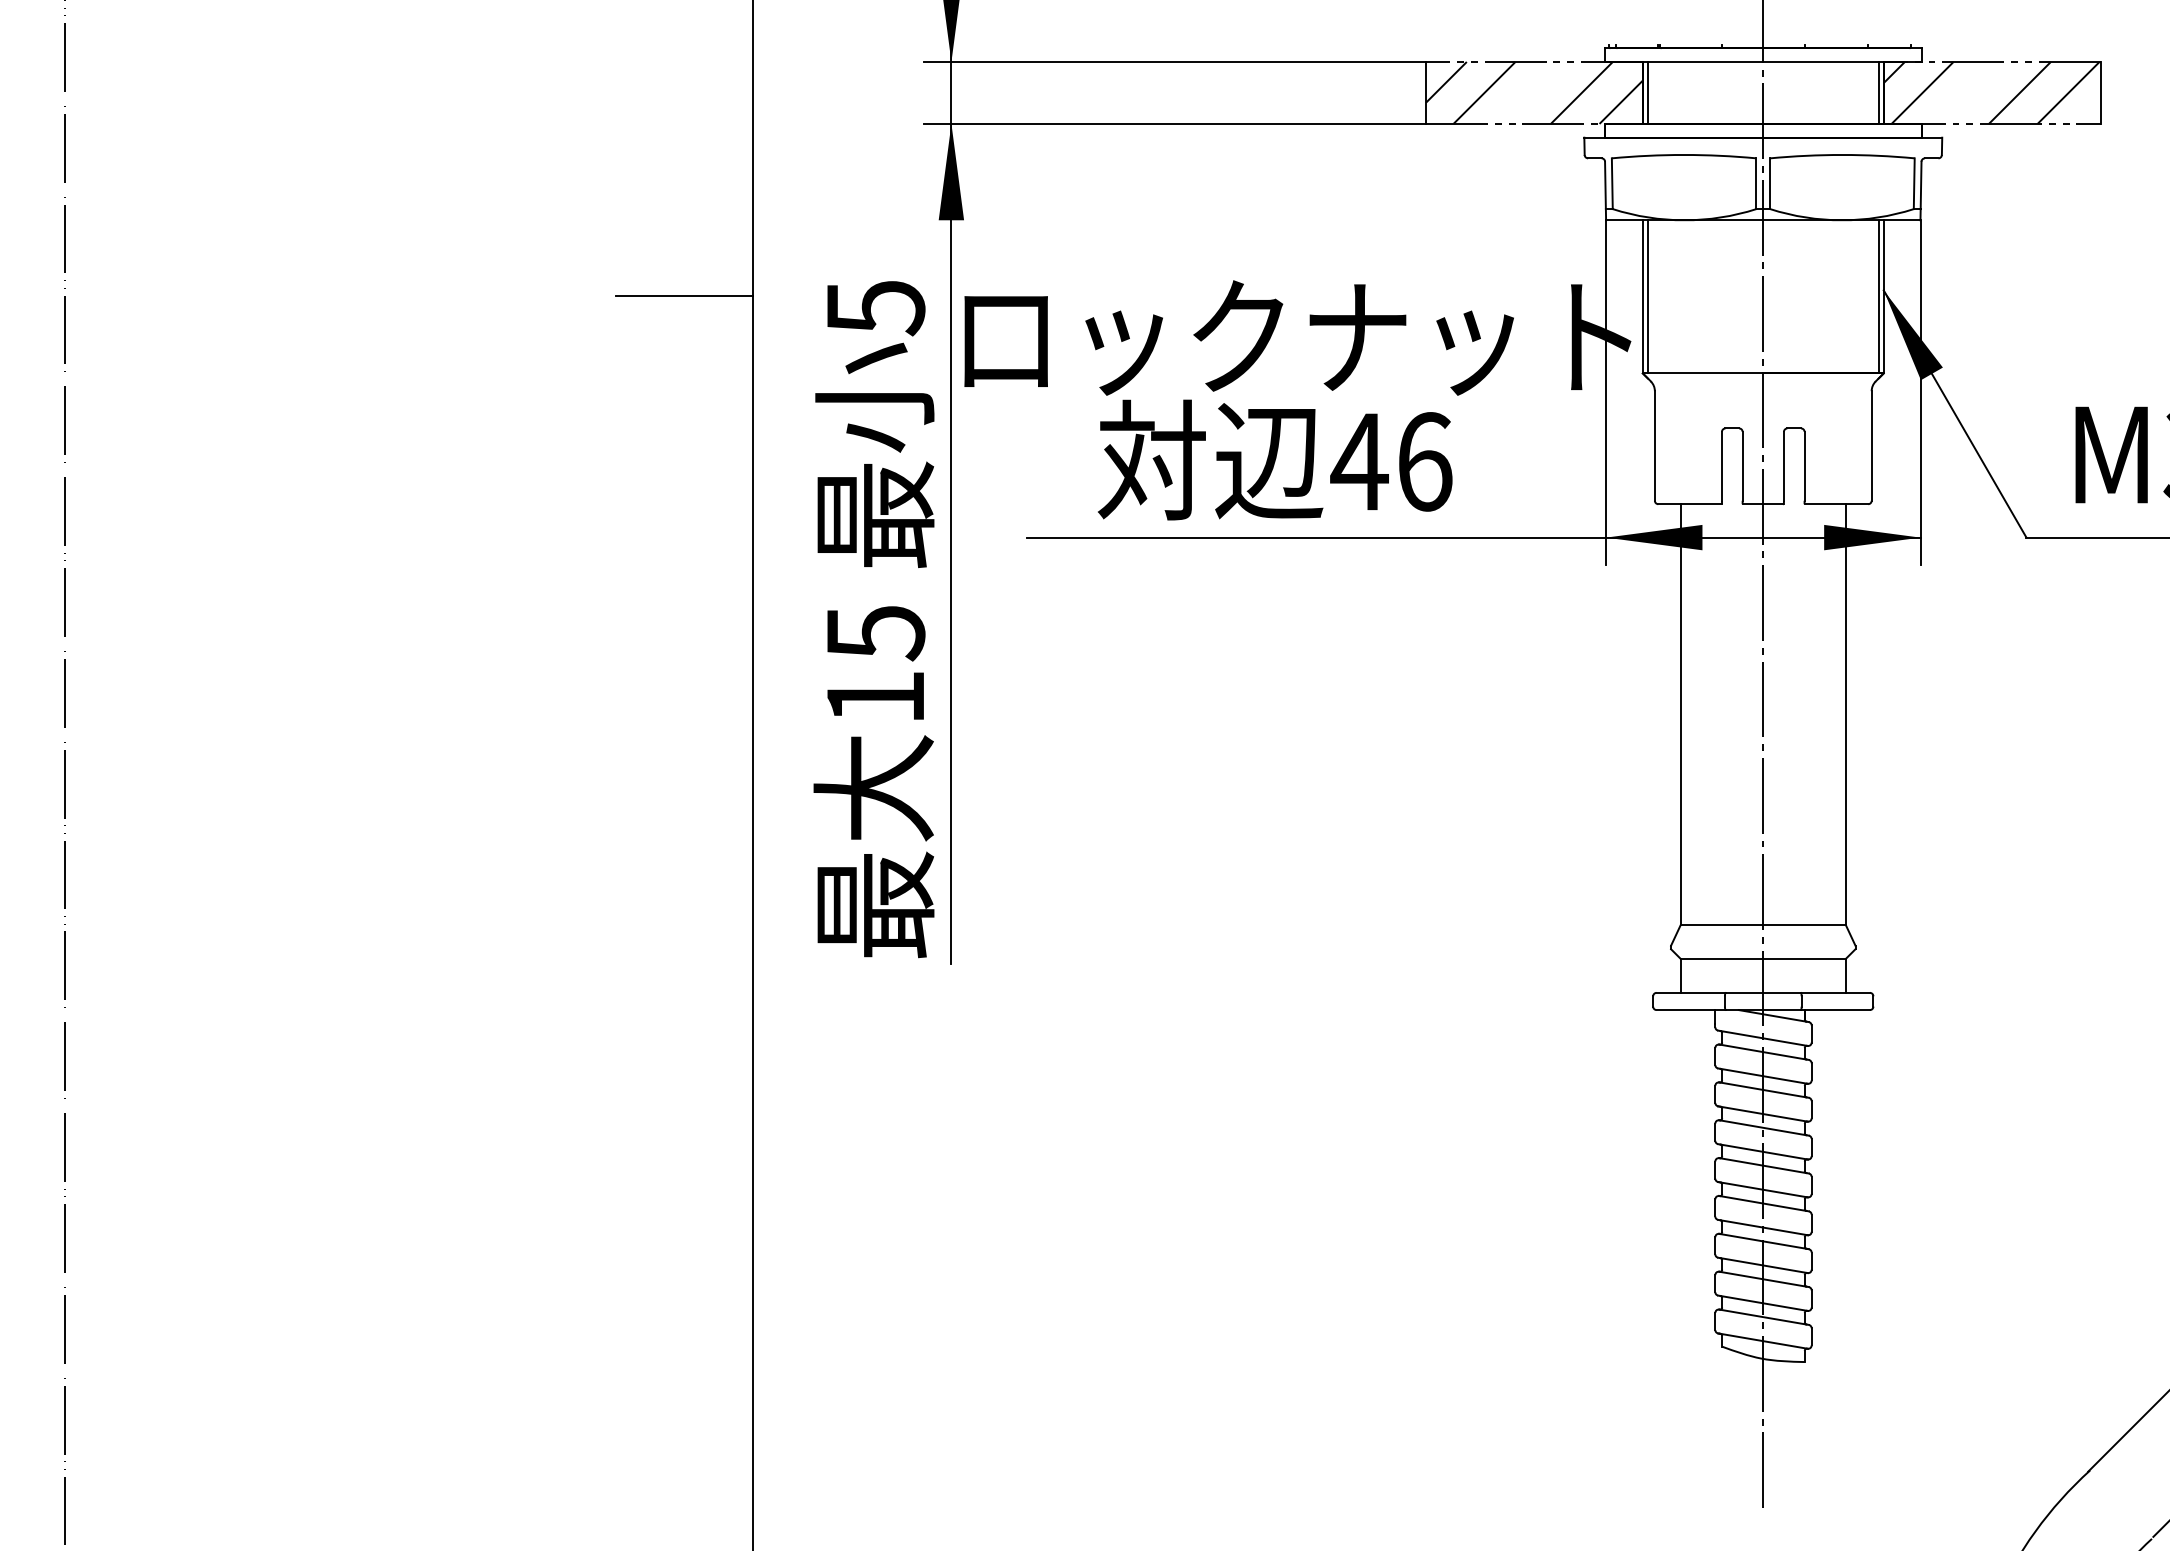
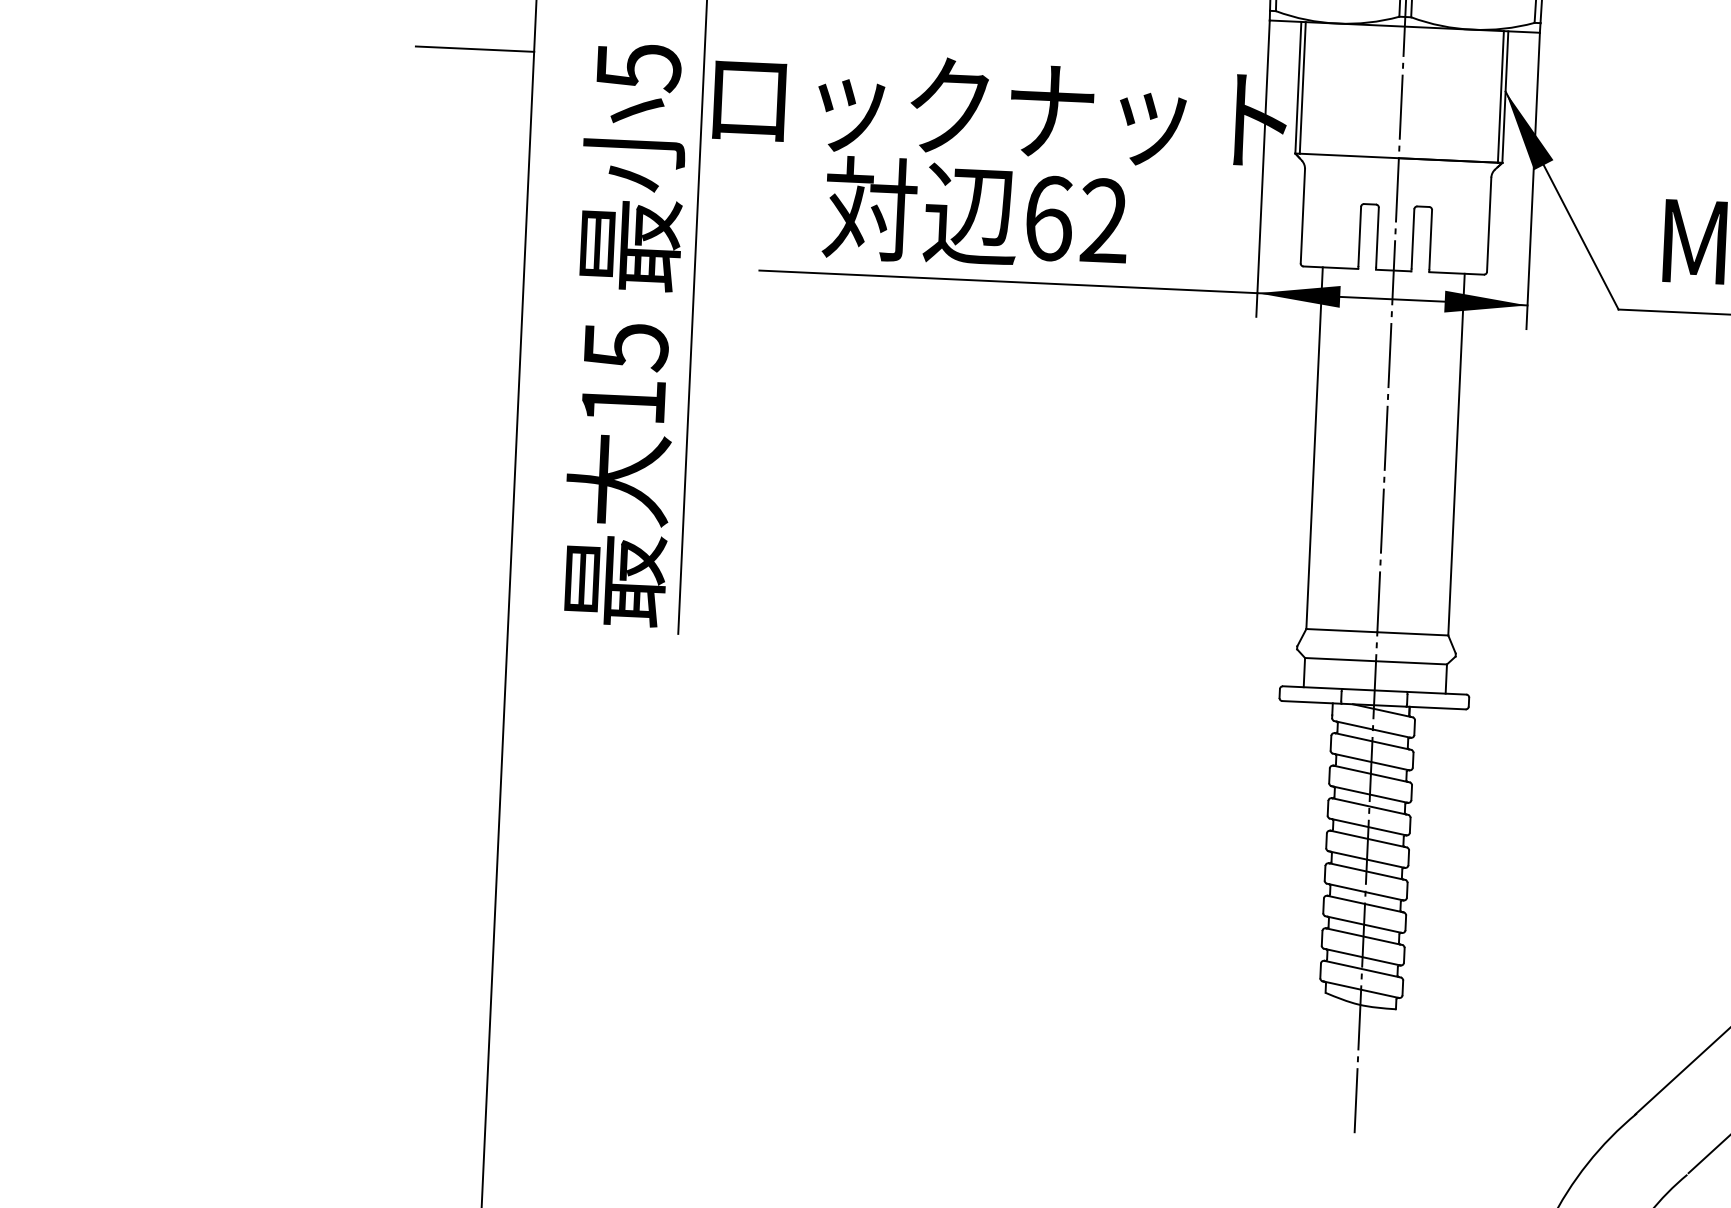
text: (1391, 461) -> (1075, 219), 46 -> 62

